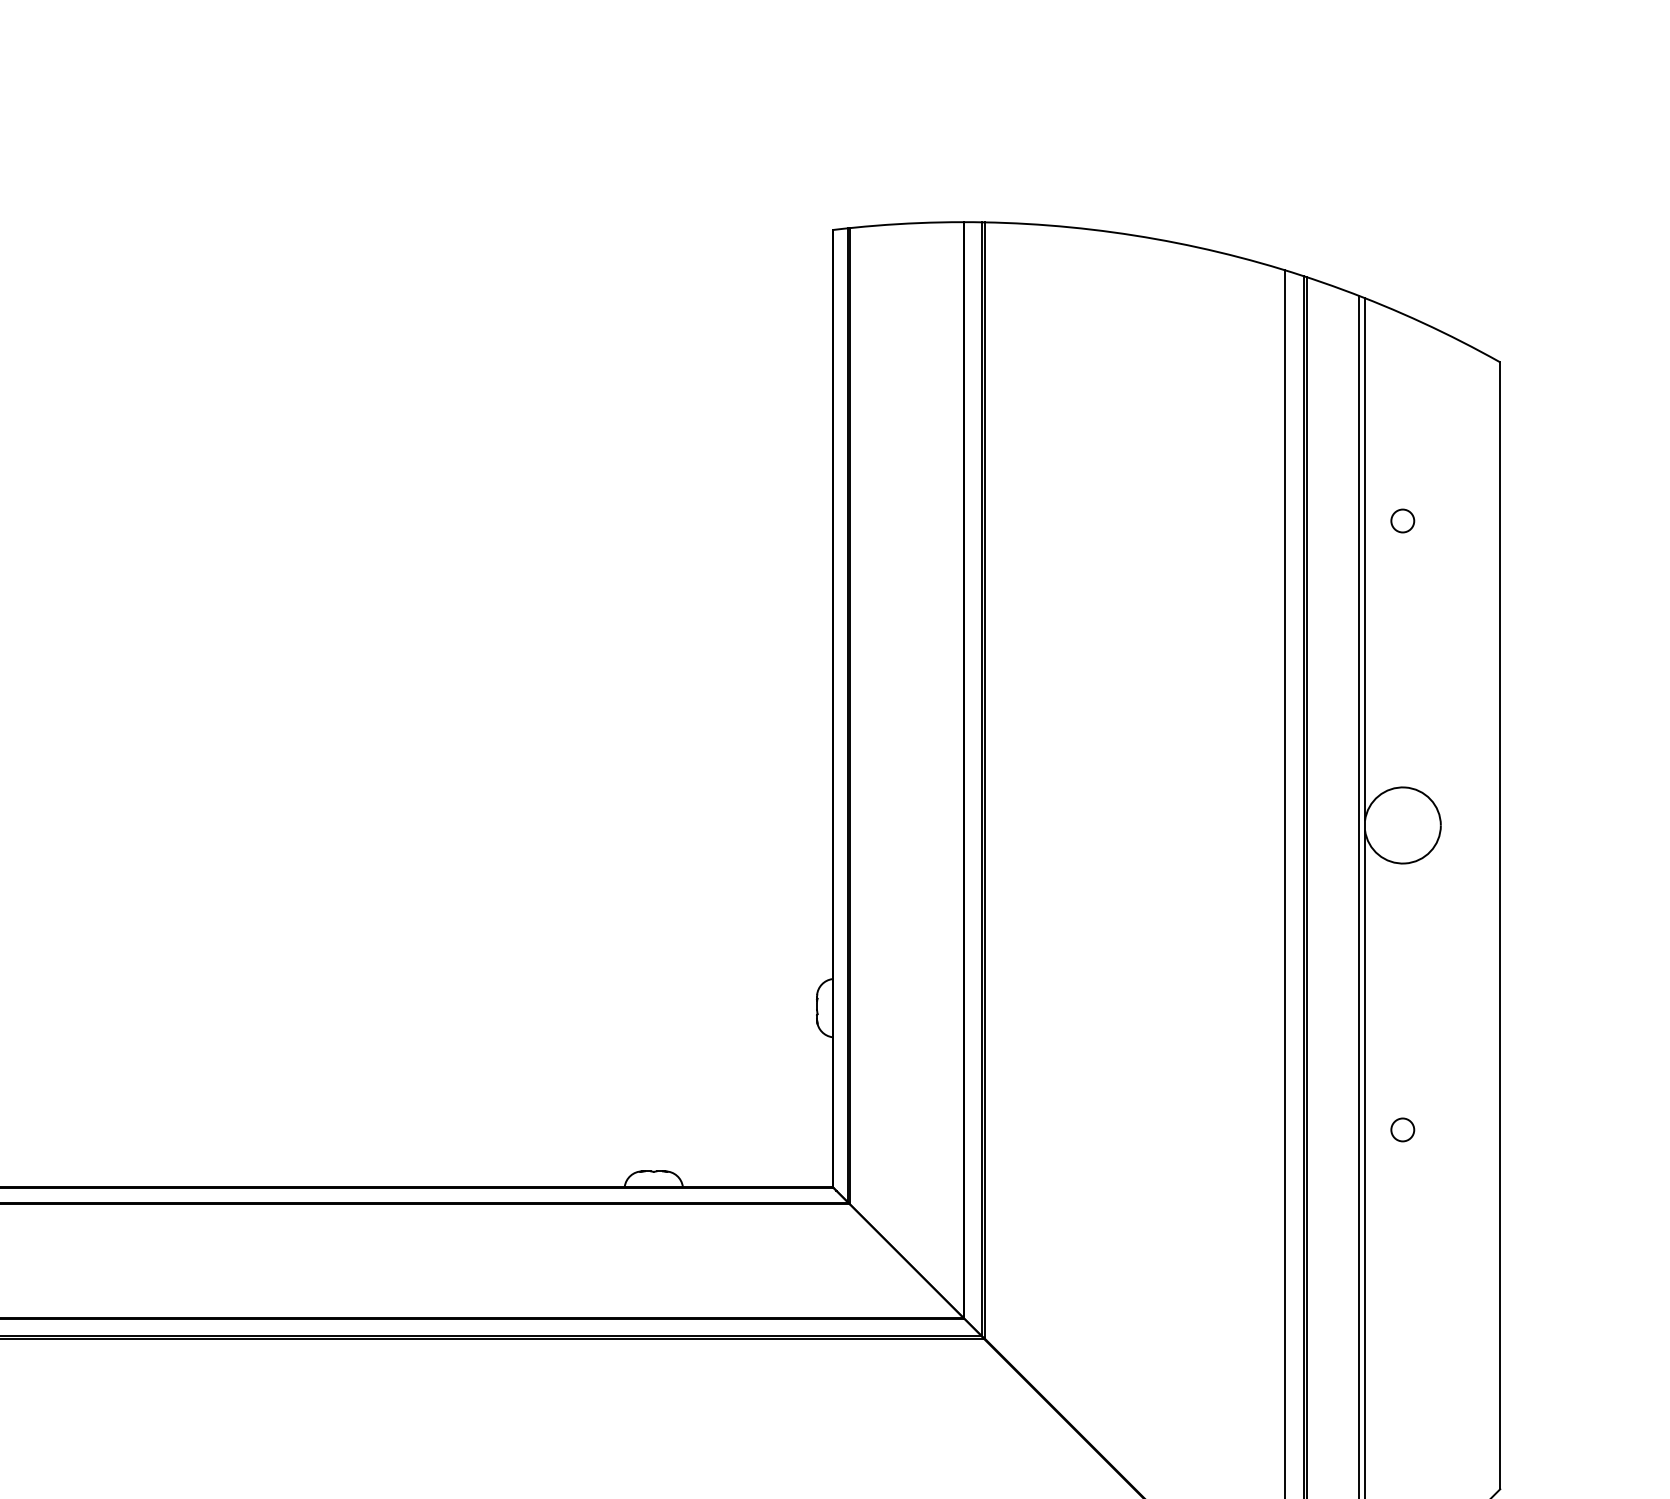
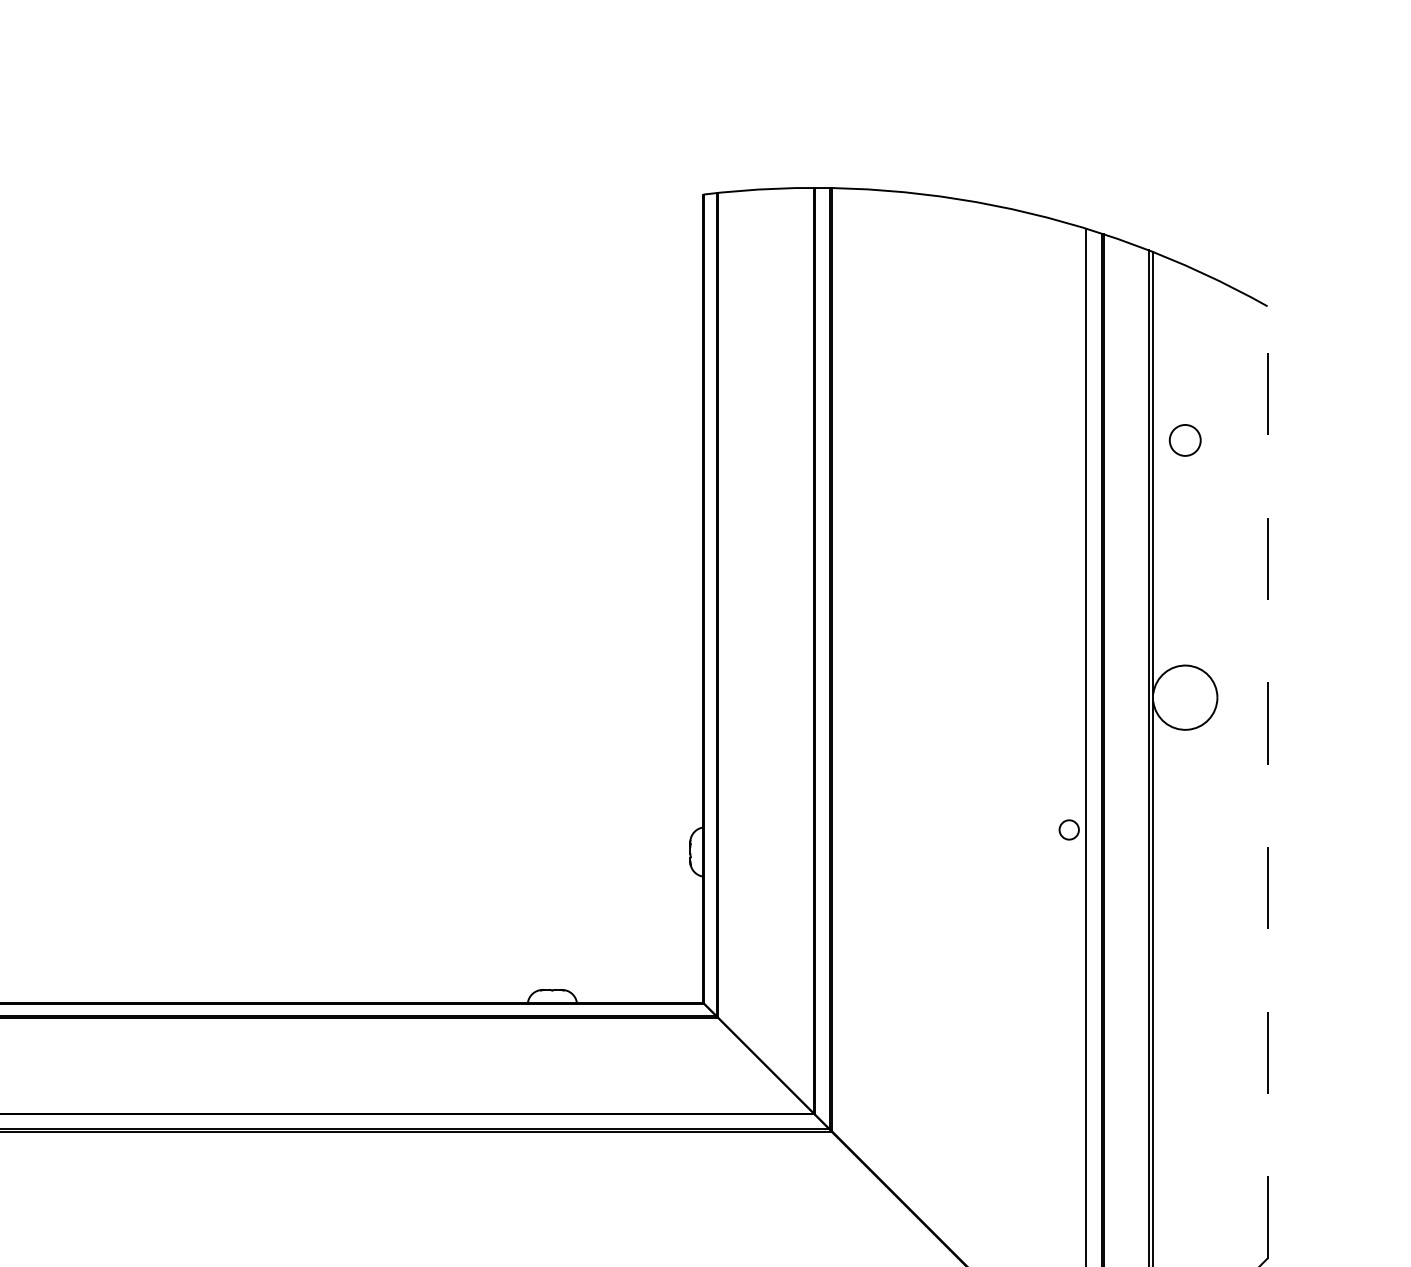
circle: (1401, 521) -> (1184, 440), size x1.6
line: (1500, 924) -> (1267, 781), solid -> dashed
circle: (1401, 1129) -> (1068, 829), moved

